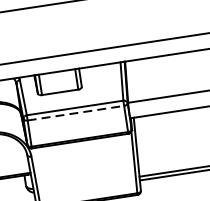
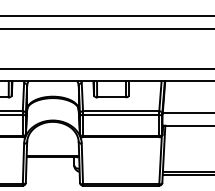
line: (76, 113) -> (121, 115), dashed -> solid

